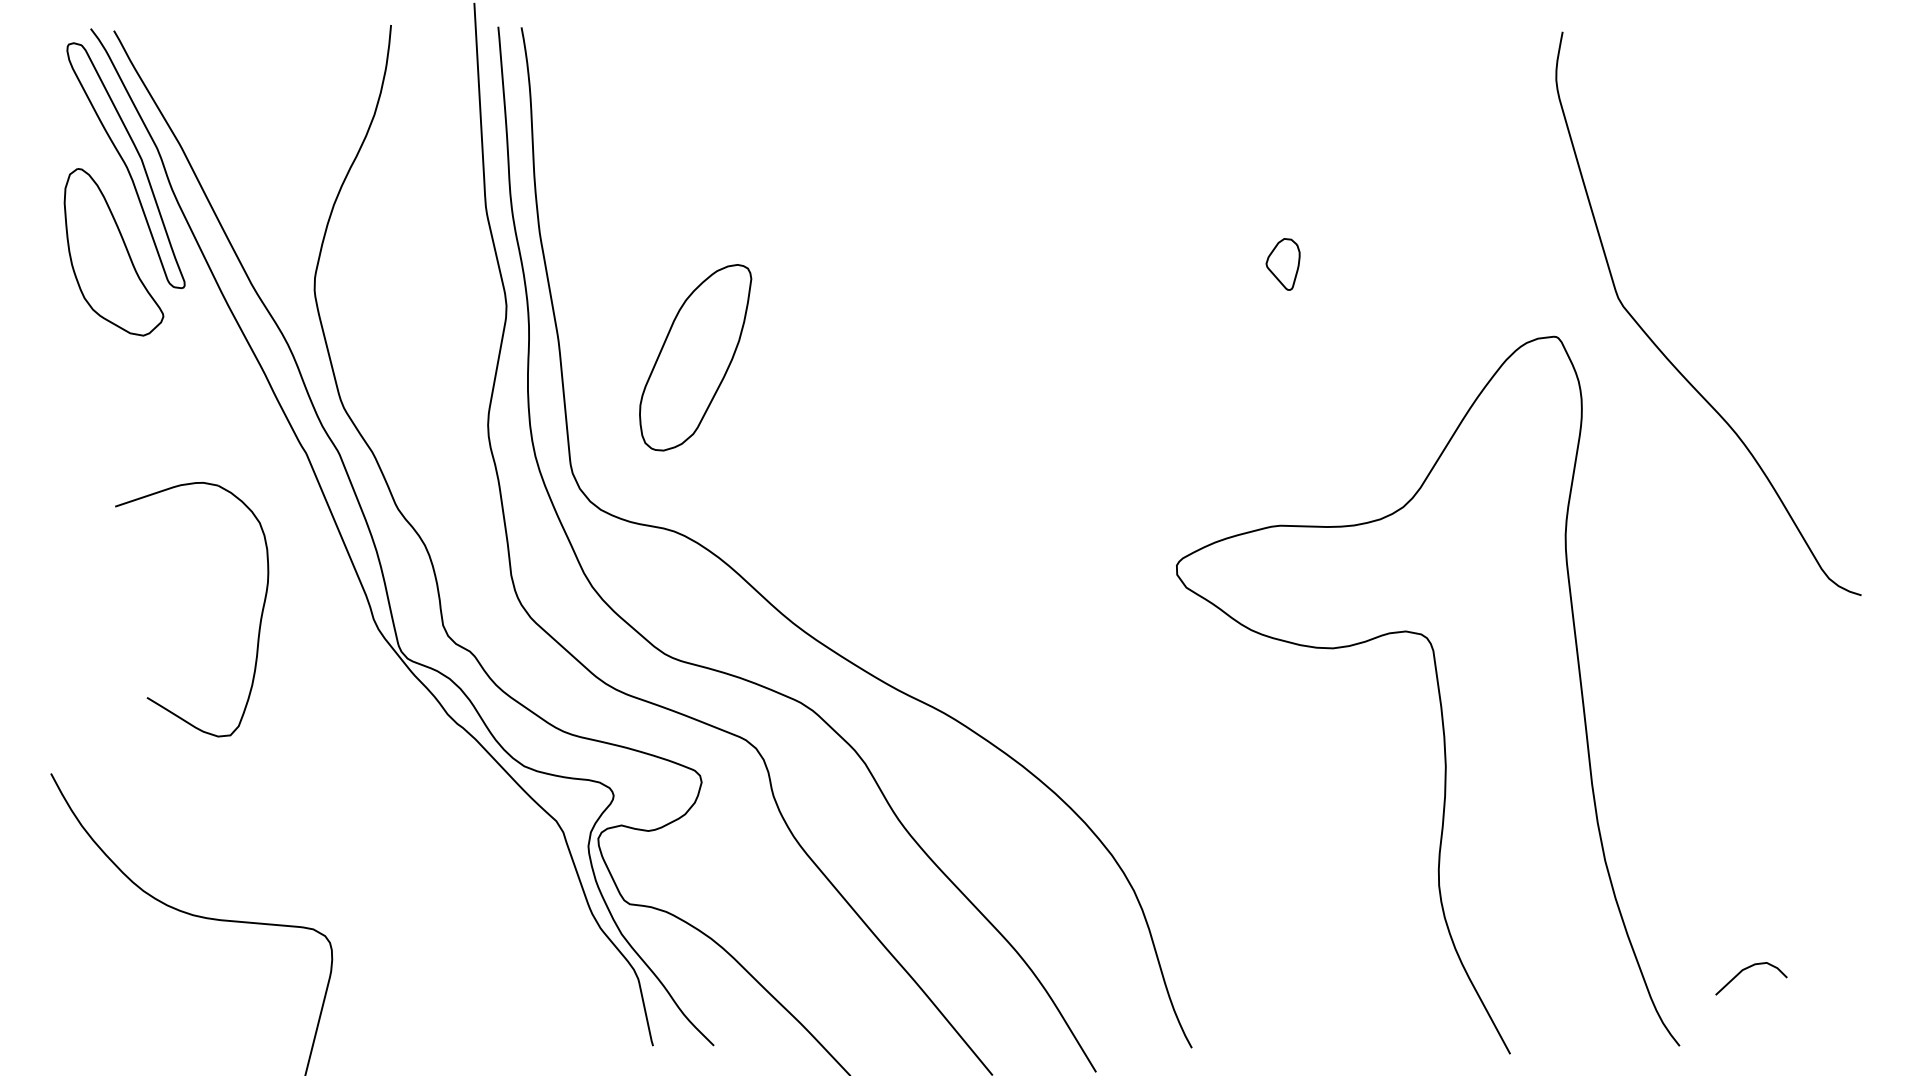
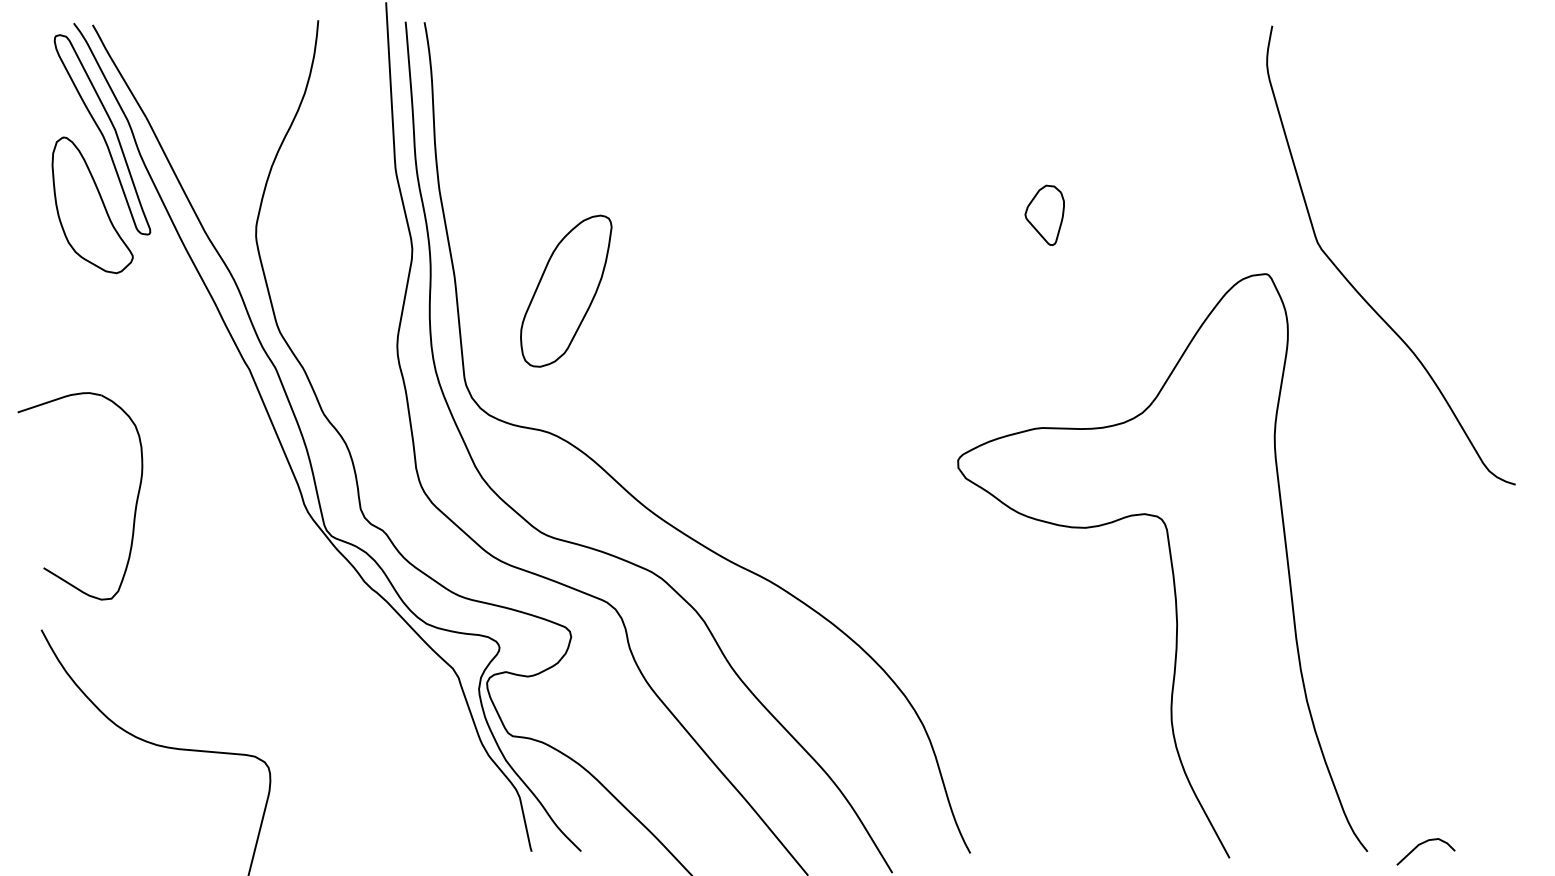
part: (1282, 263) -> (1044, 214), size x1.43
part: (259, 618) -> (135, 503), moved
curve: (1747, 969) -> (1422, 844), moved

